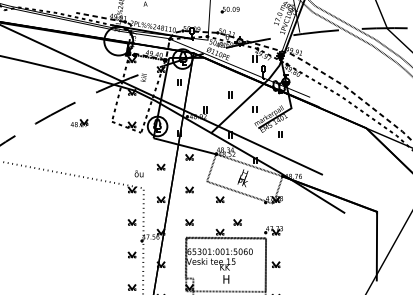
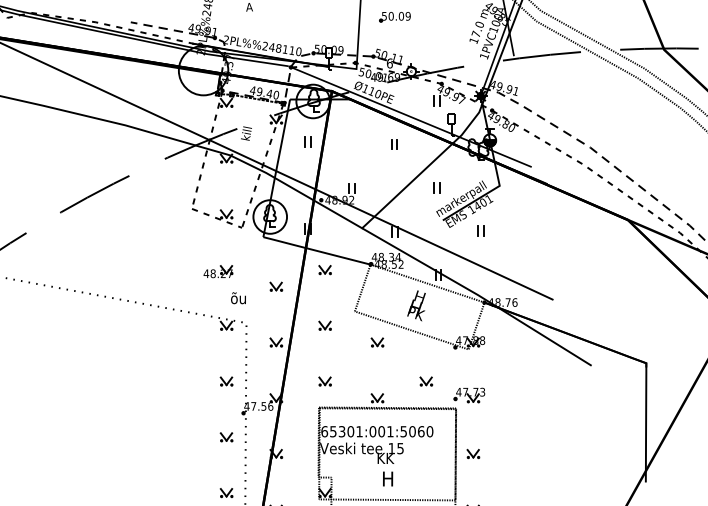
part: (230, 94) -> (395, 143), moved
part: (79, 123) -> (218, 271), moved
part: (237, 222) -> (425, 381), moved

